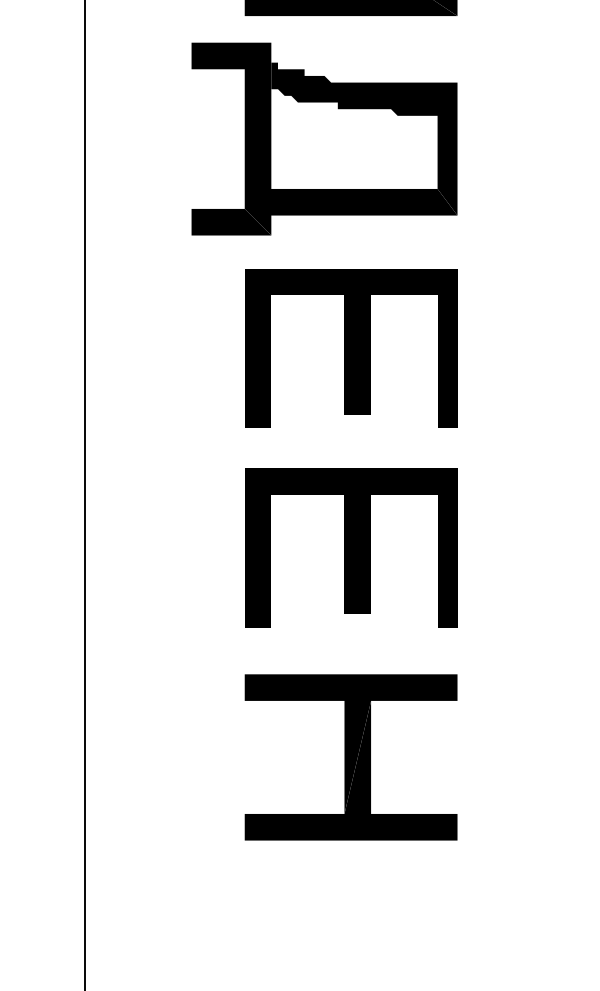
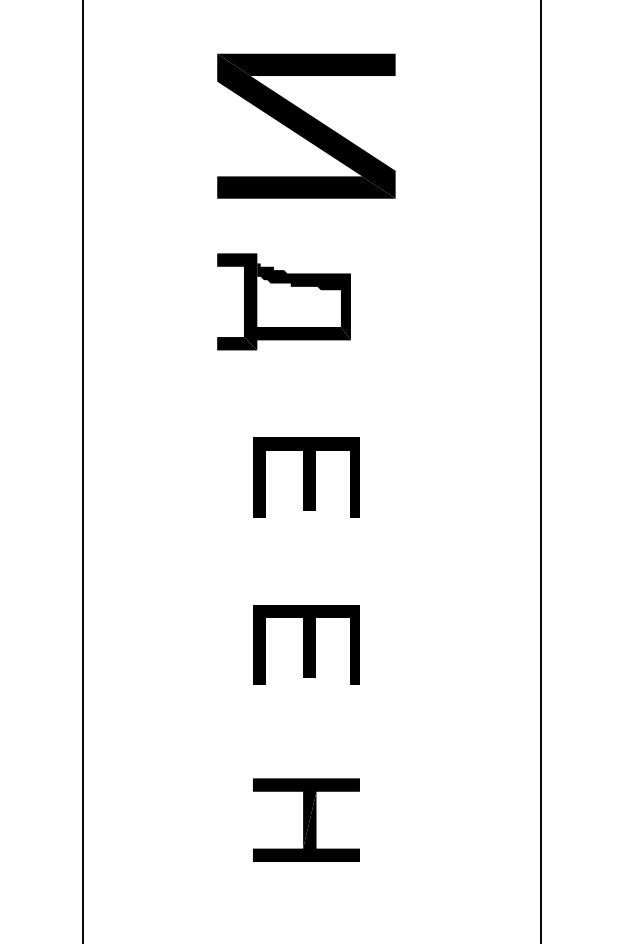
part: (323, 138) -> (283, 301), size x0.6
part: (351, 348) -> (306, 477), size x0.6
part: (351, 547) -> (306, 644), size x0.6
part: (351, 756) -> (306, 819), size x0.6

